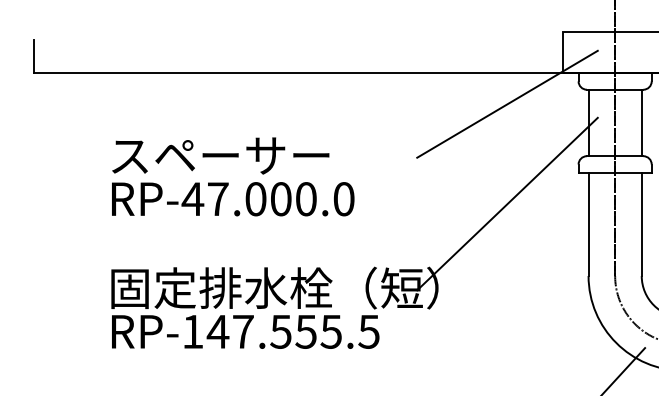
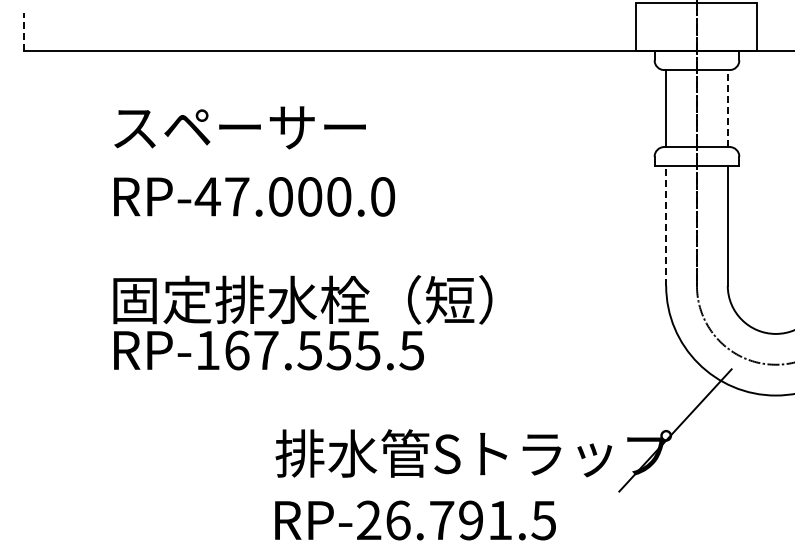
line: (33, 56) -> (23, 31), solid -> dashed
line: (506, 103) -> (571, 86), removed
line: (641, 122) -> (727, 108), solid -> dashed
text: (220, 155) -> (239, 127), moved
line: (506, 204) -> (571, 202), removed
line: (588, 224) -> (666, 226), solid -> dashed
text: (217, 331) -> (236, 350), RP-147.555.5 -> RP-167.555.5

